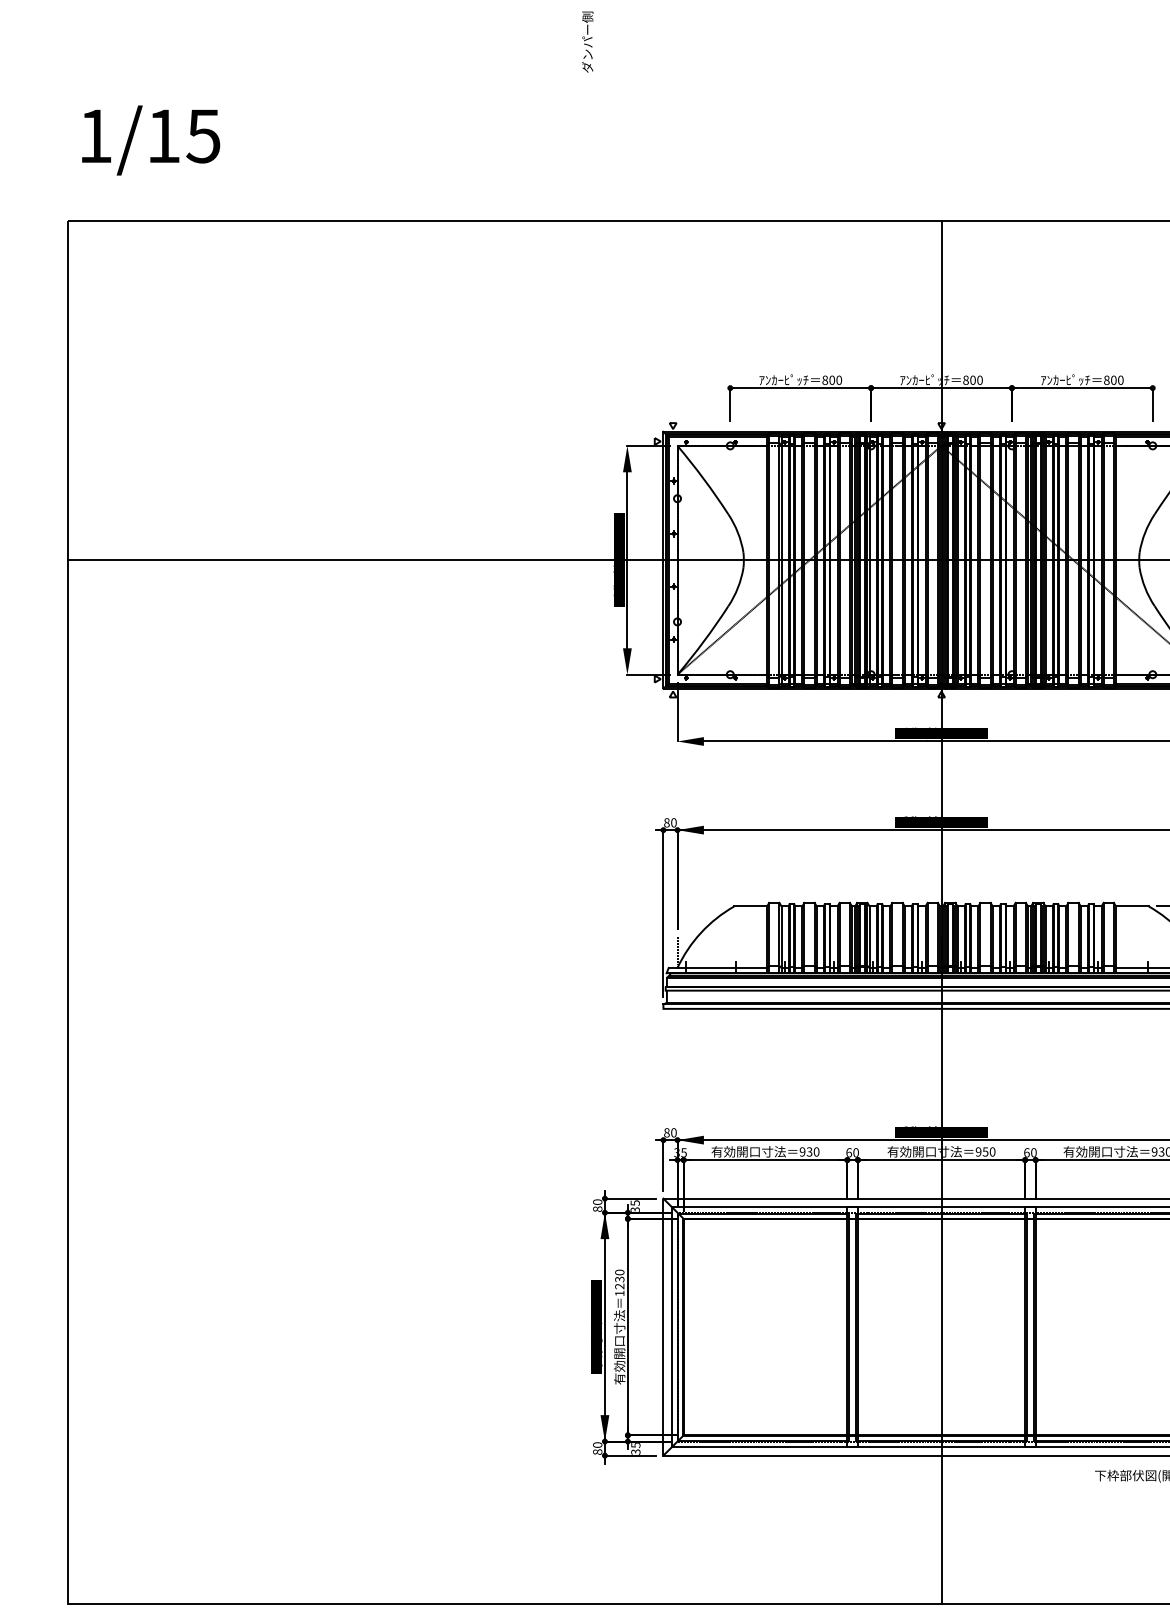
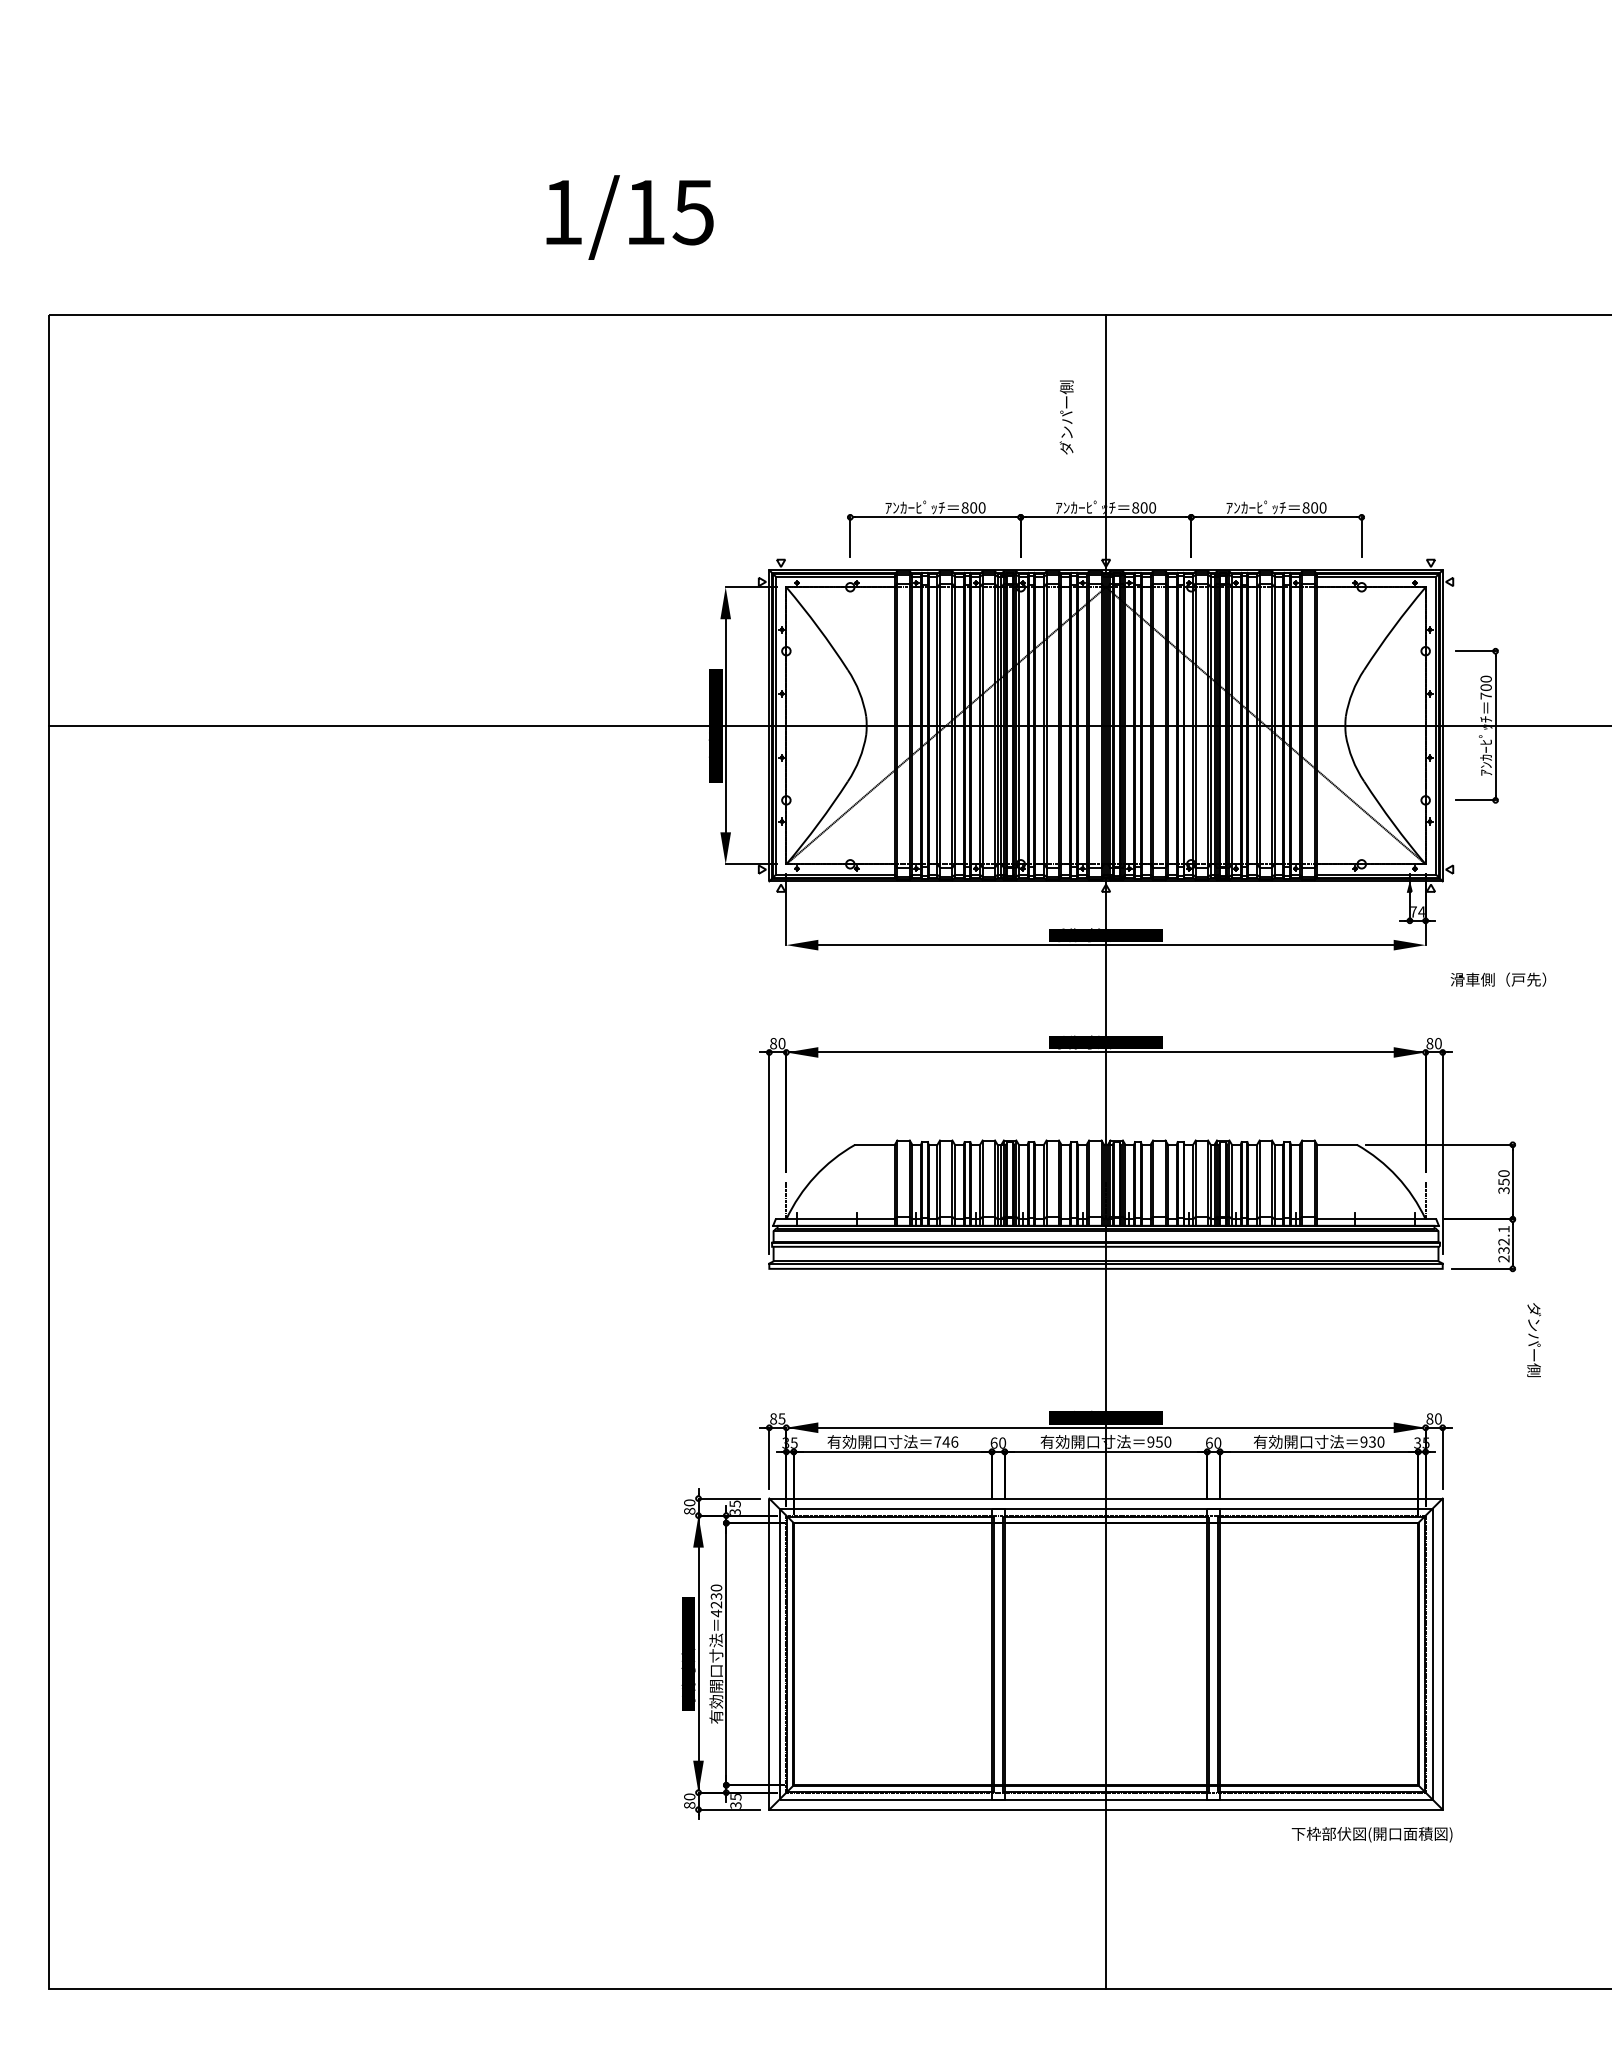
text: (587, 42) -> (1066, 417), moved
text: (150, 140) -> (629, 217), moved
text: (673, 1132) -> (781, 1418), 80 -> 85
text: (809, 1151) -> (946, 1441), 930 -> 746
text: (619, 1293) -> (716, 1613), 1230 -> 4230

